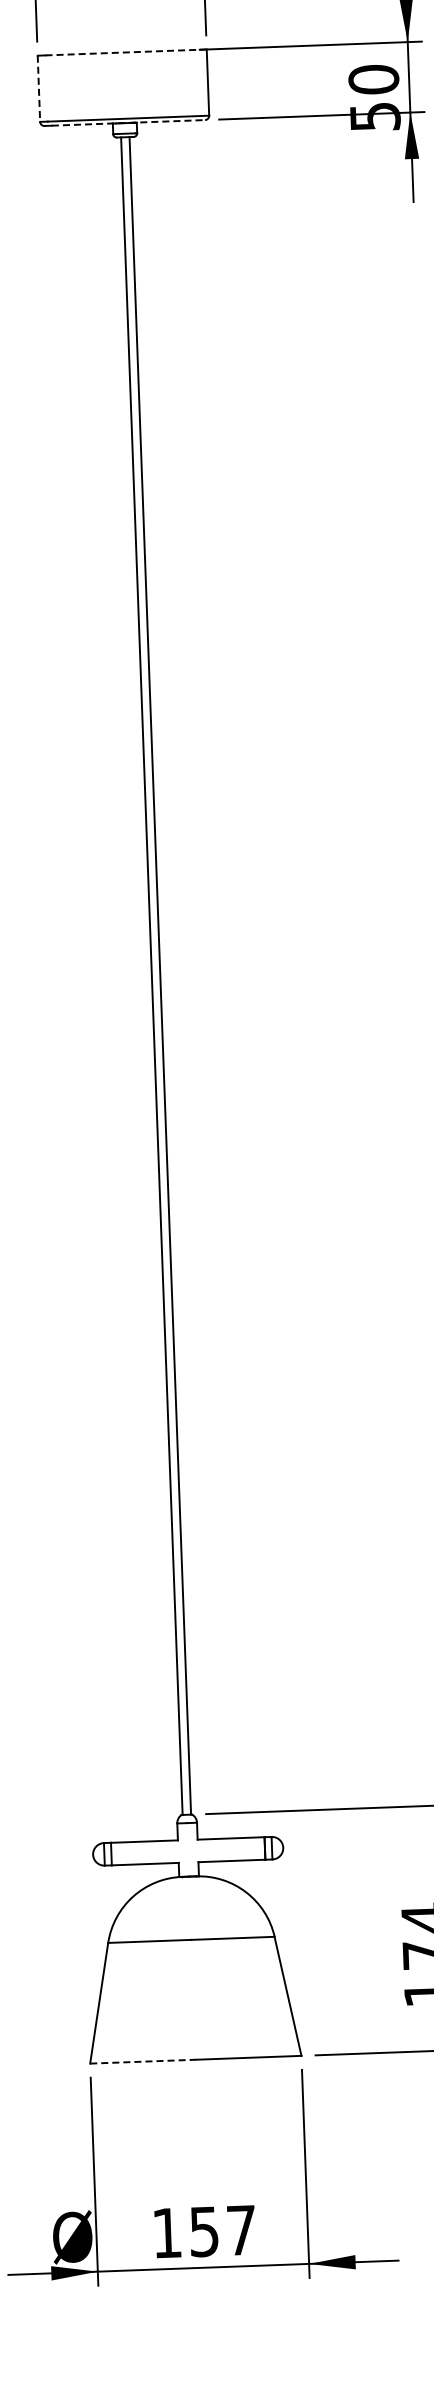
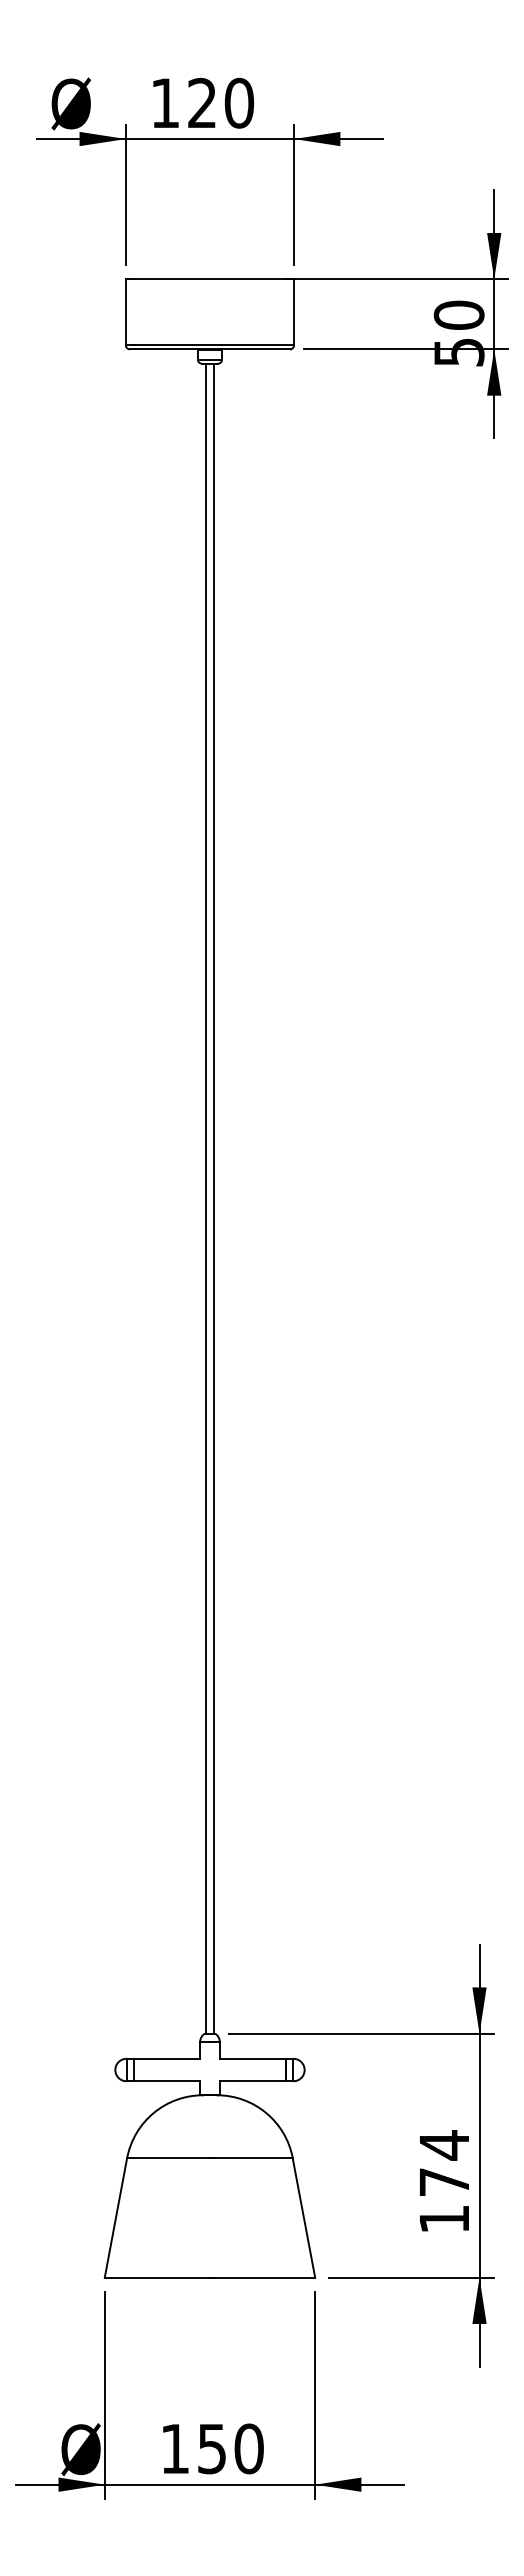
line: (126, 52) -> (214, 279), dashed -> solid
line: (38, 89) -> (125, 312), dashed -> solid
line: (129, 122) -> (214, 349), dashed -> solid
line: (143, 2061) -> (157, 2277), dashed -> solid
text: (240, 2230) -> (248, 2448), 157 -> 150

